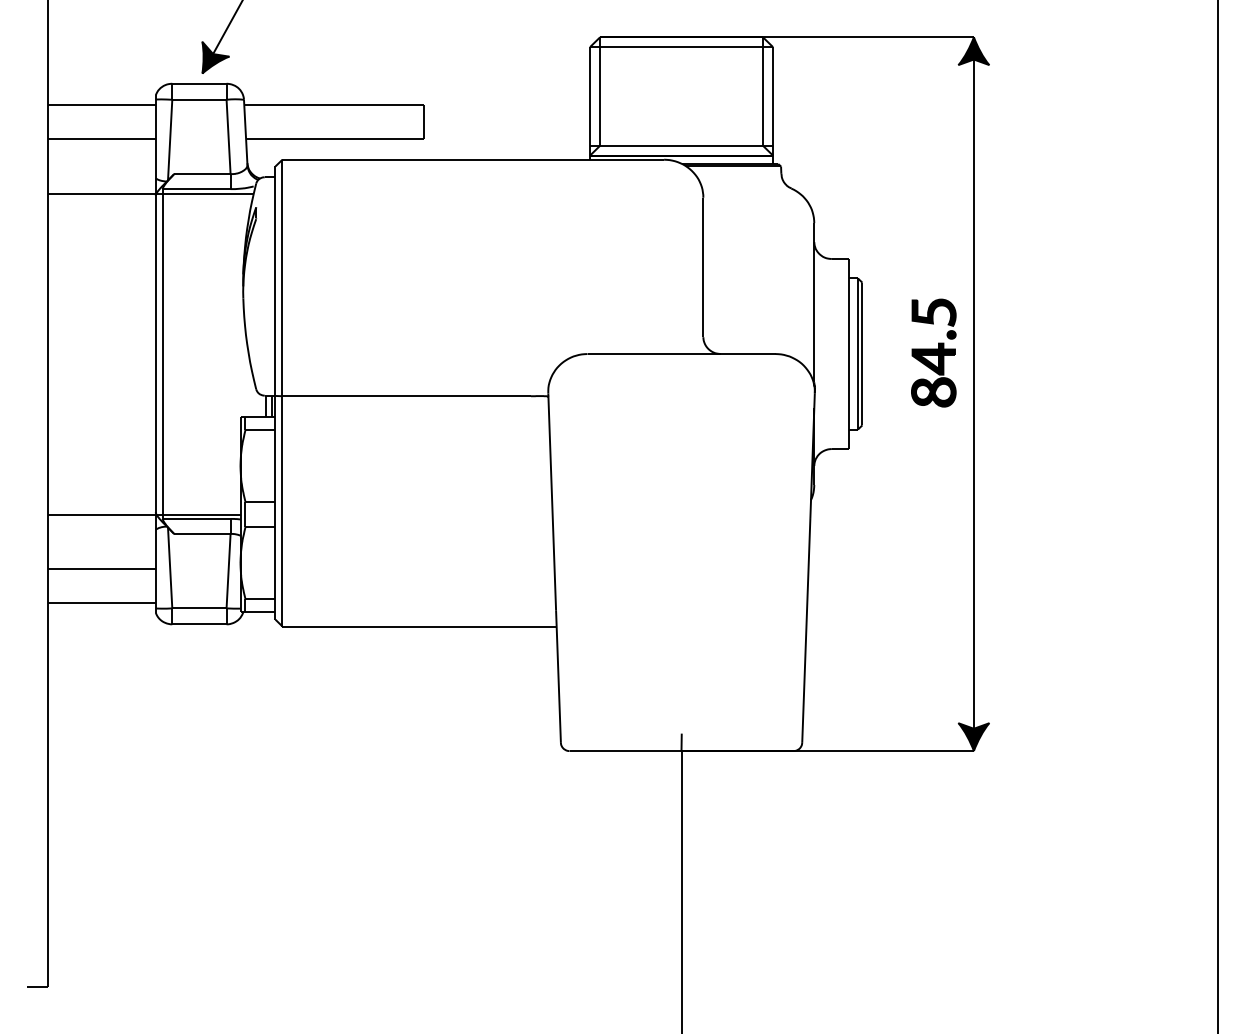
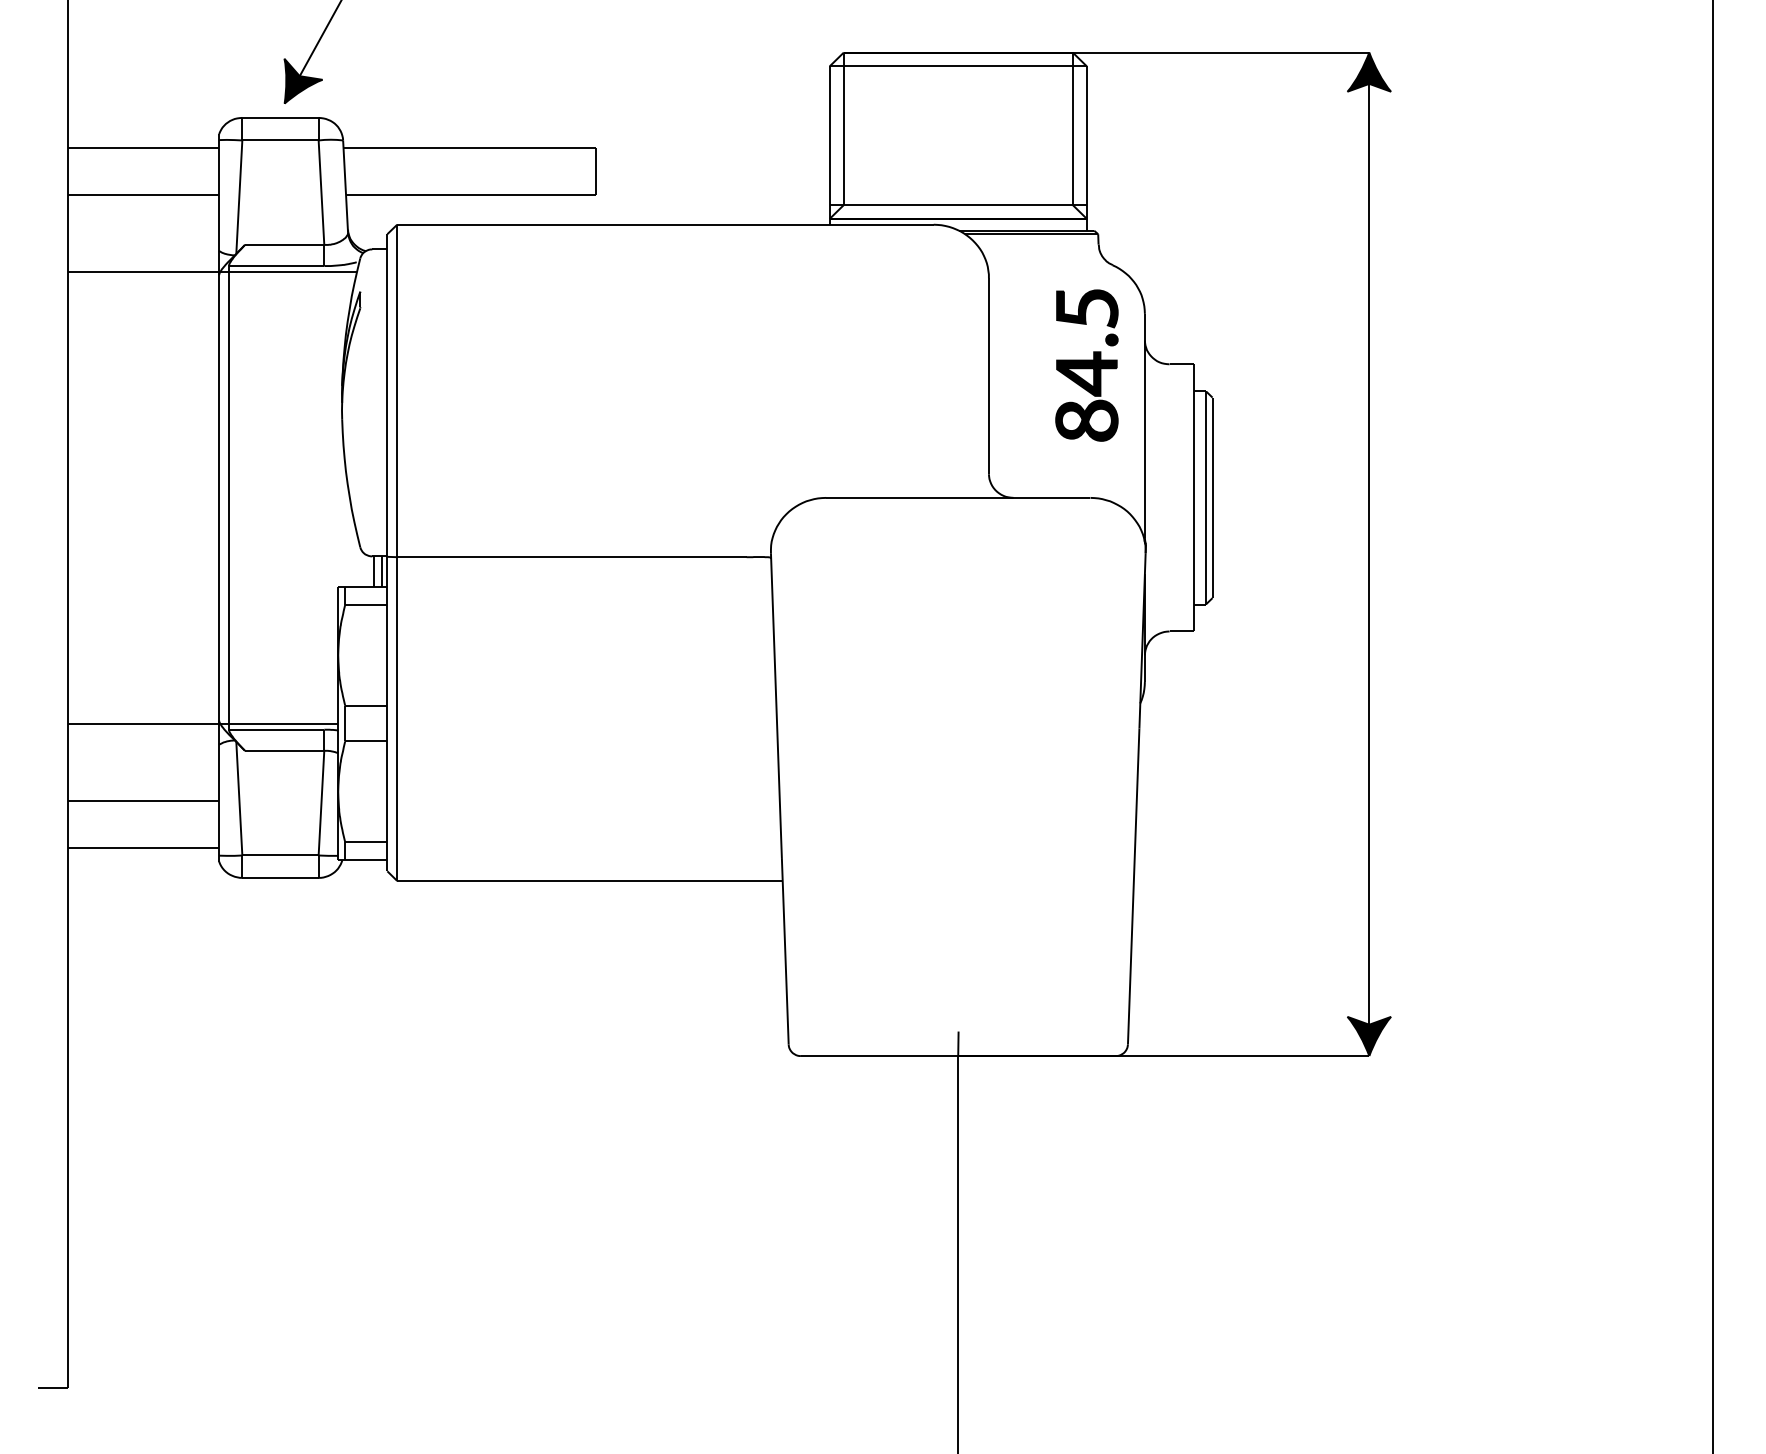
part: (933, 353) -> (1086, 365), moved

